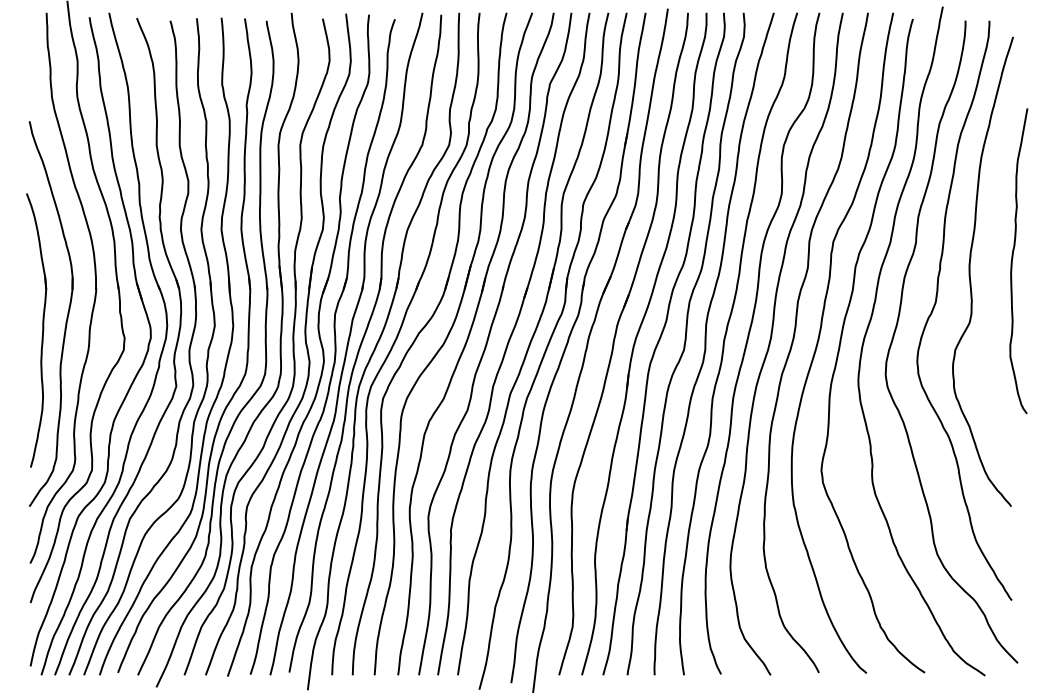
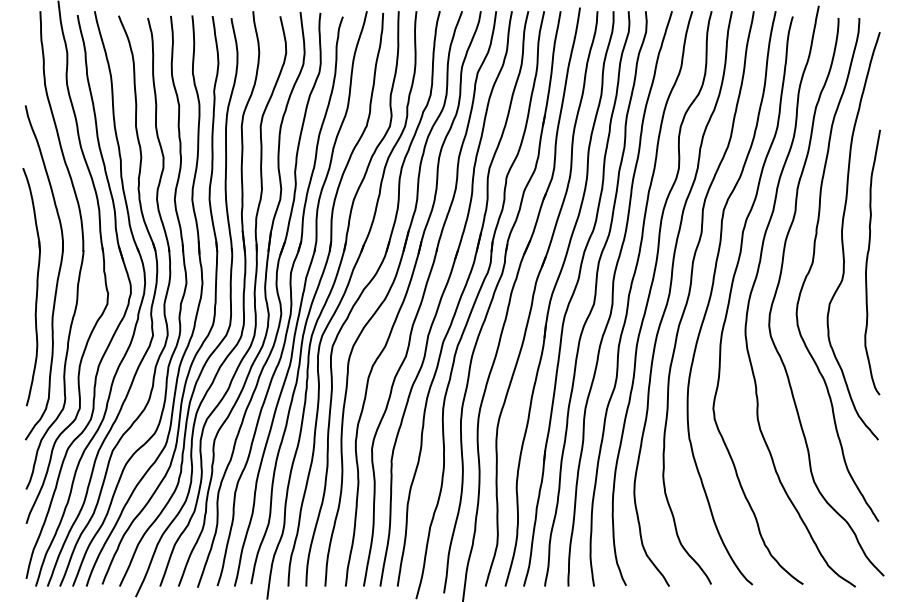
curve: (1013, 258) -> (868, 260), moved

